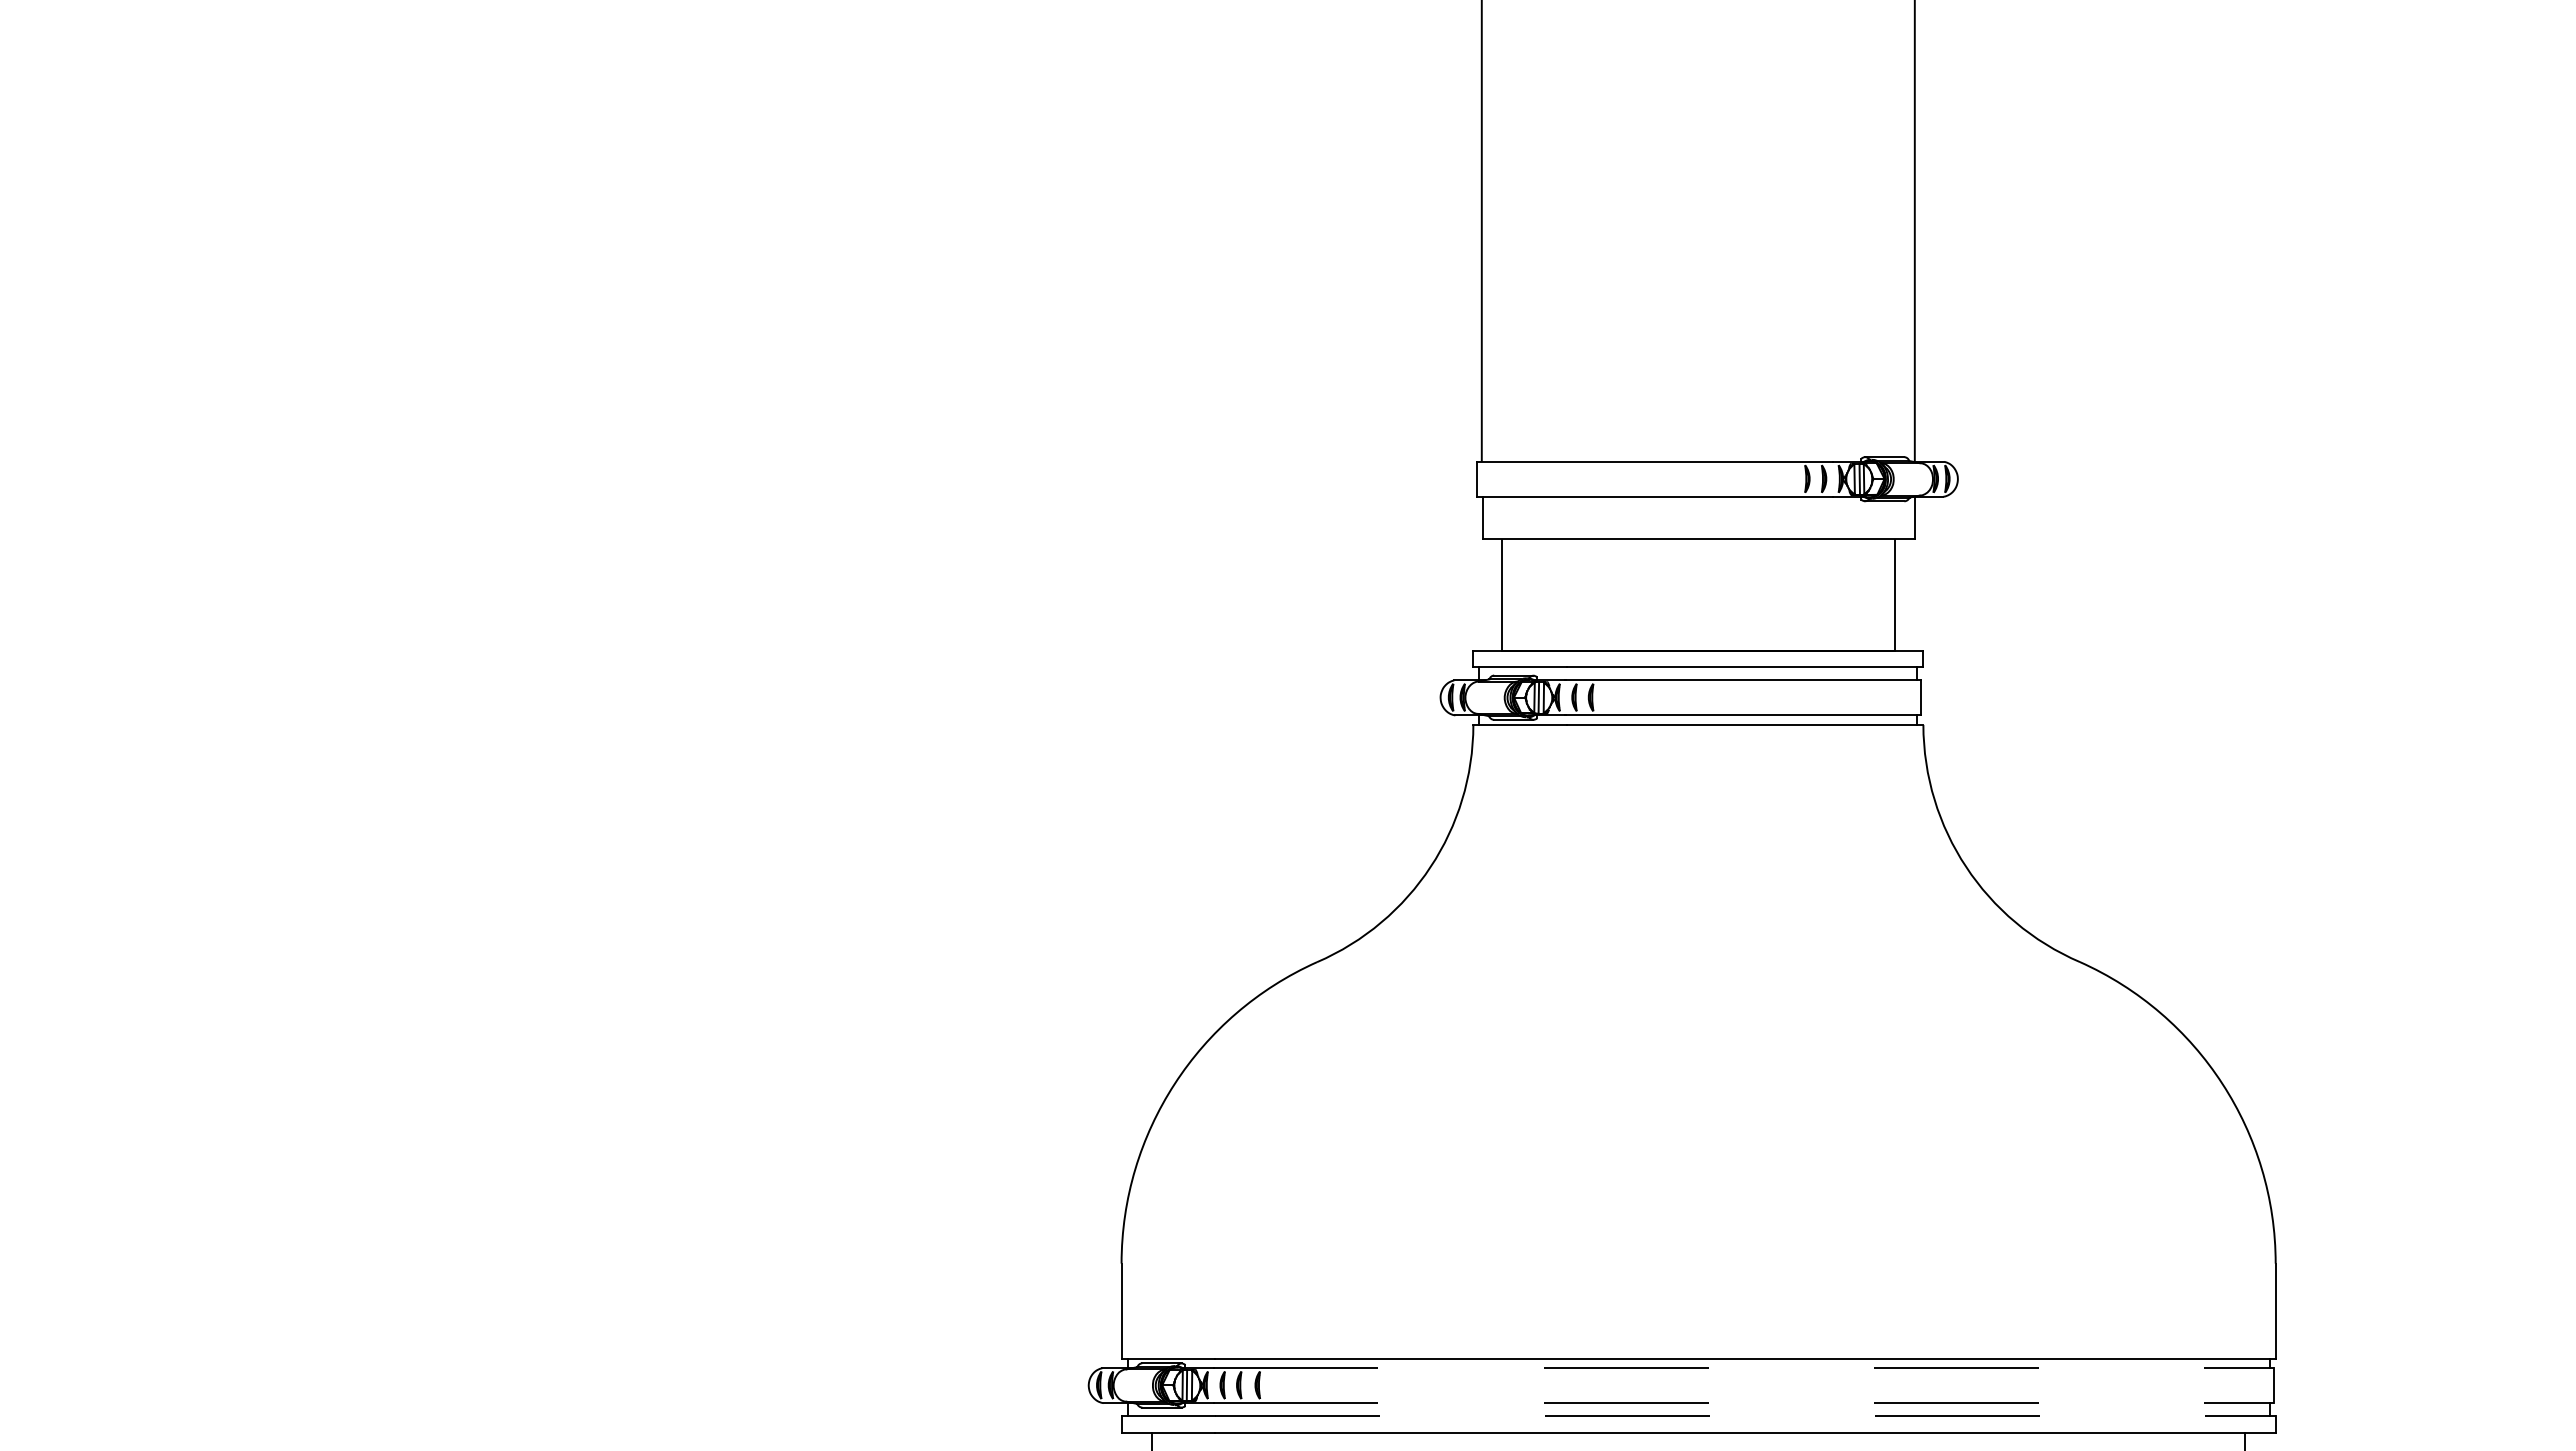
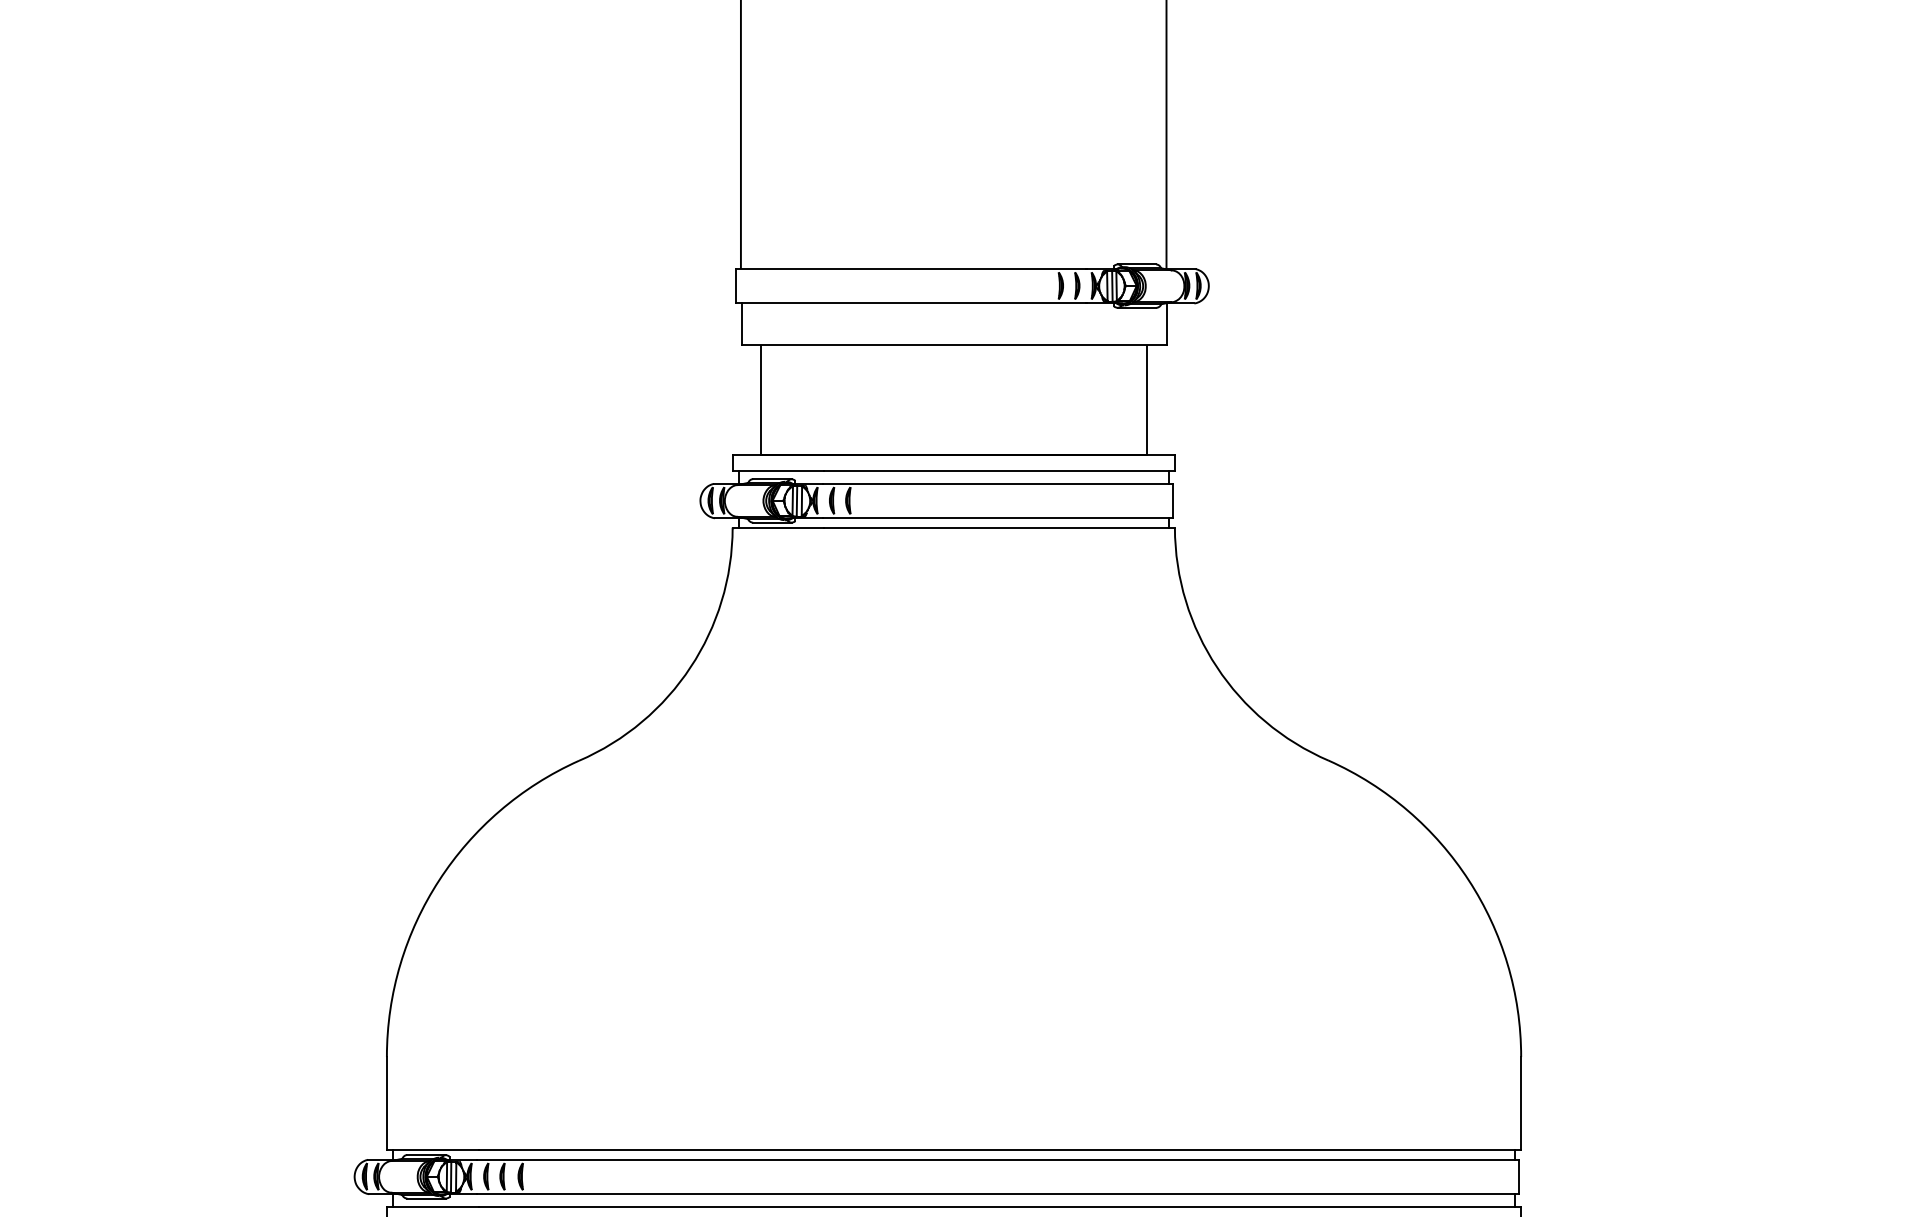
line: (1744, 1368) -> (999, 1160), dashed -> solid
line: (1744, 1403) -> (999, 1194), dashed -> solid
line: (1745, 1416) -> (1000, 1207), dashed -> solid

